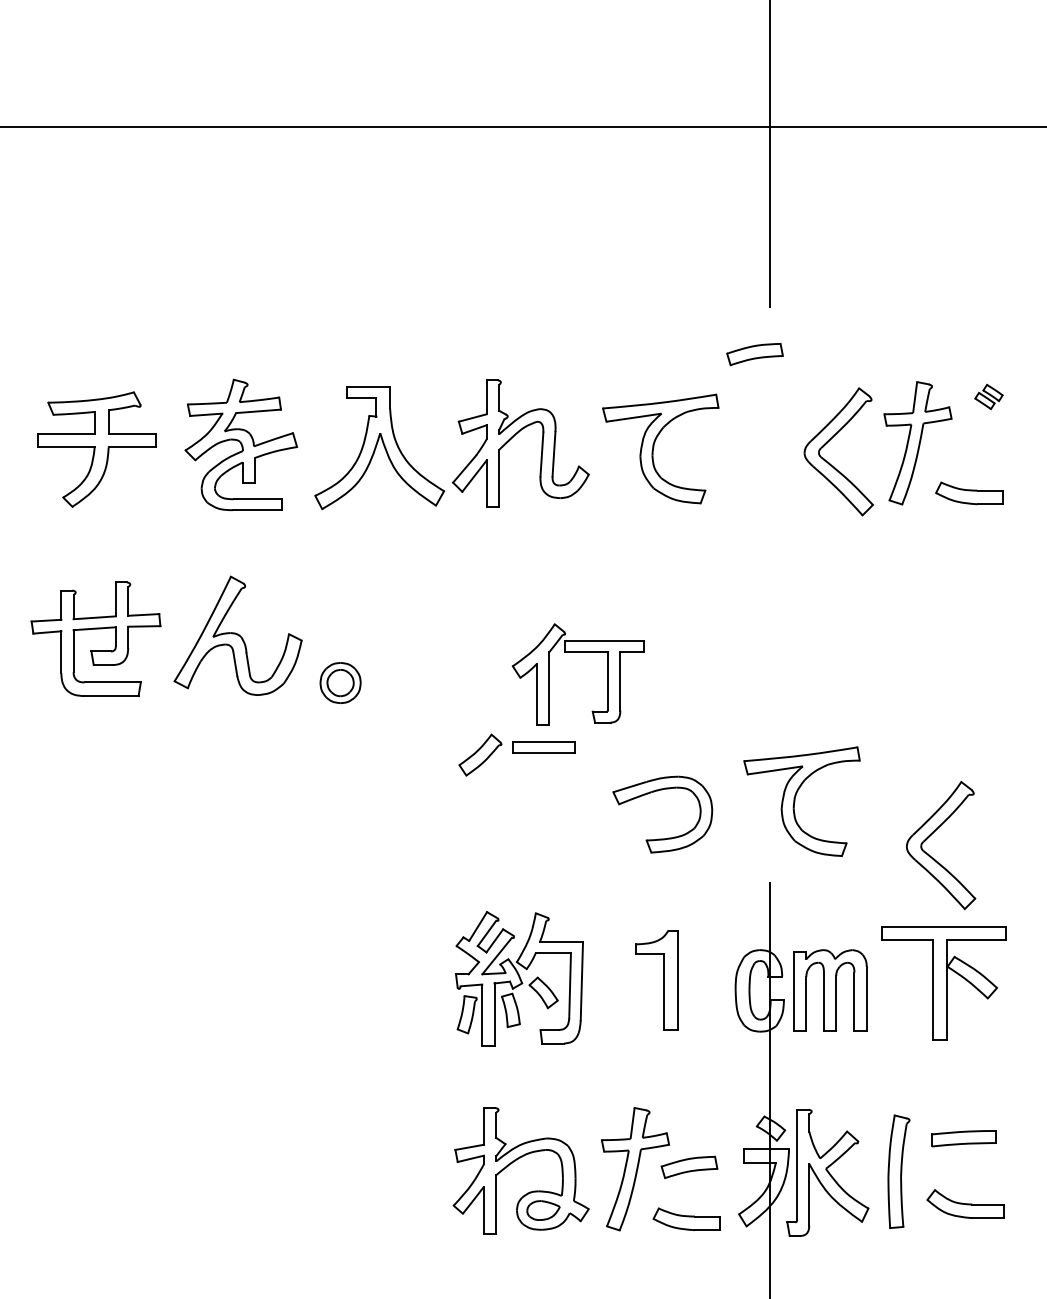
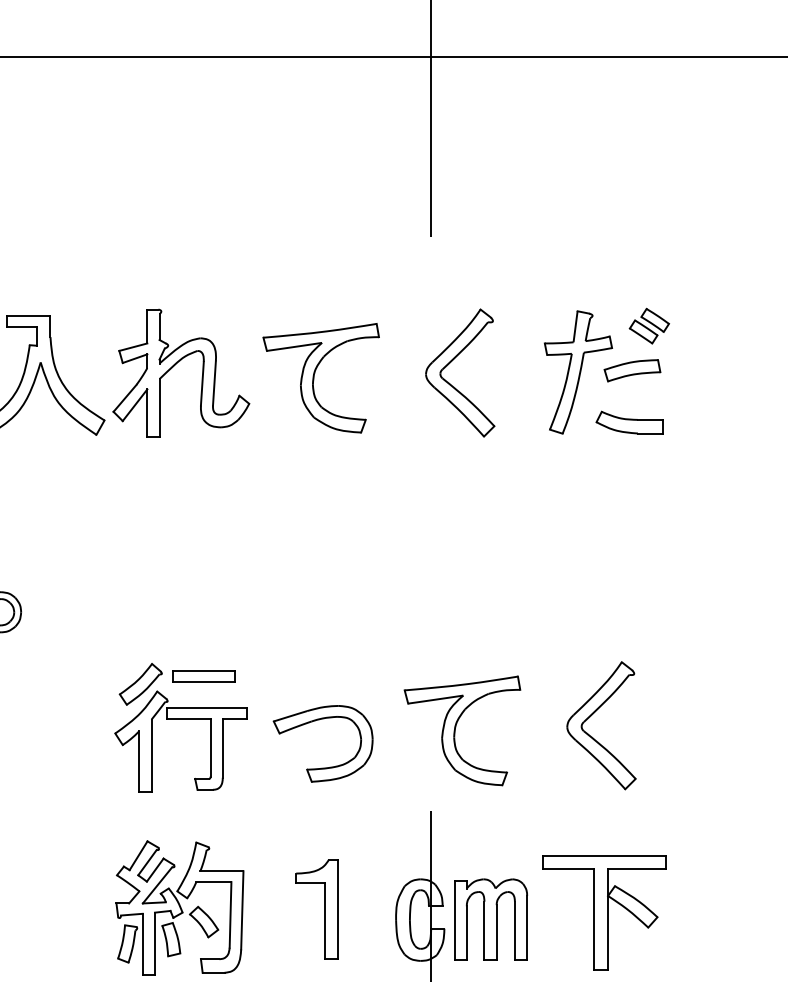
part: (754, 354) -> (631, 370), moved
part: (988, 396) -> (648, 325), size x1.43
part: (829, 441) -> (450, 362), moved
part: (577, 652) -> (179, 719), moved
part: (931, 835) -> (591, 715), moved

